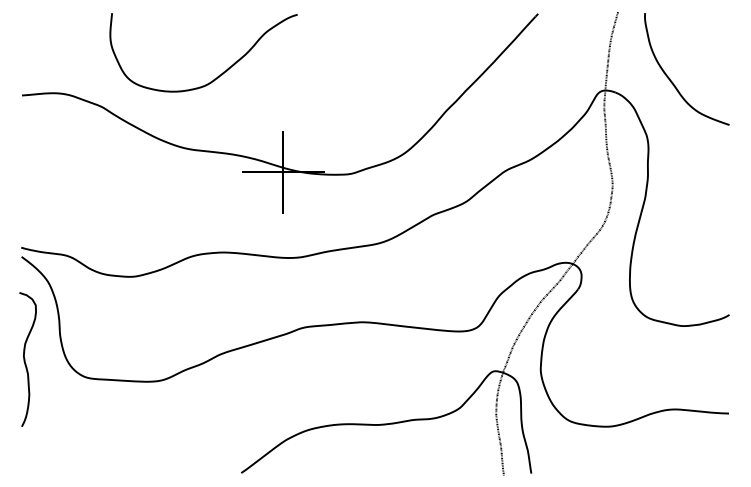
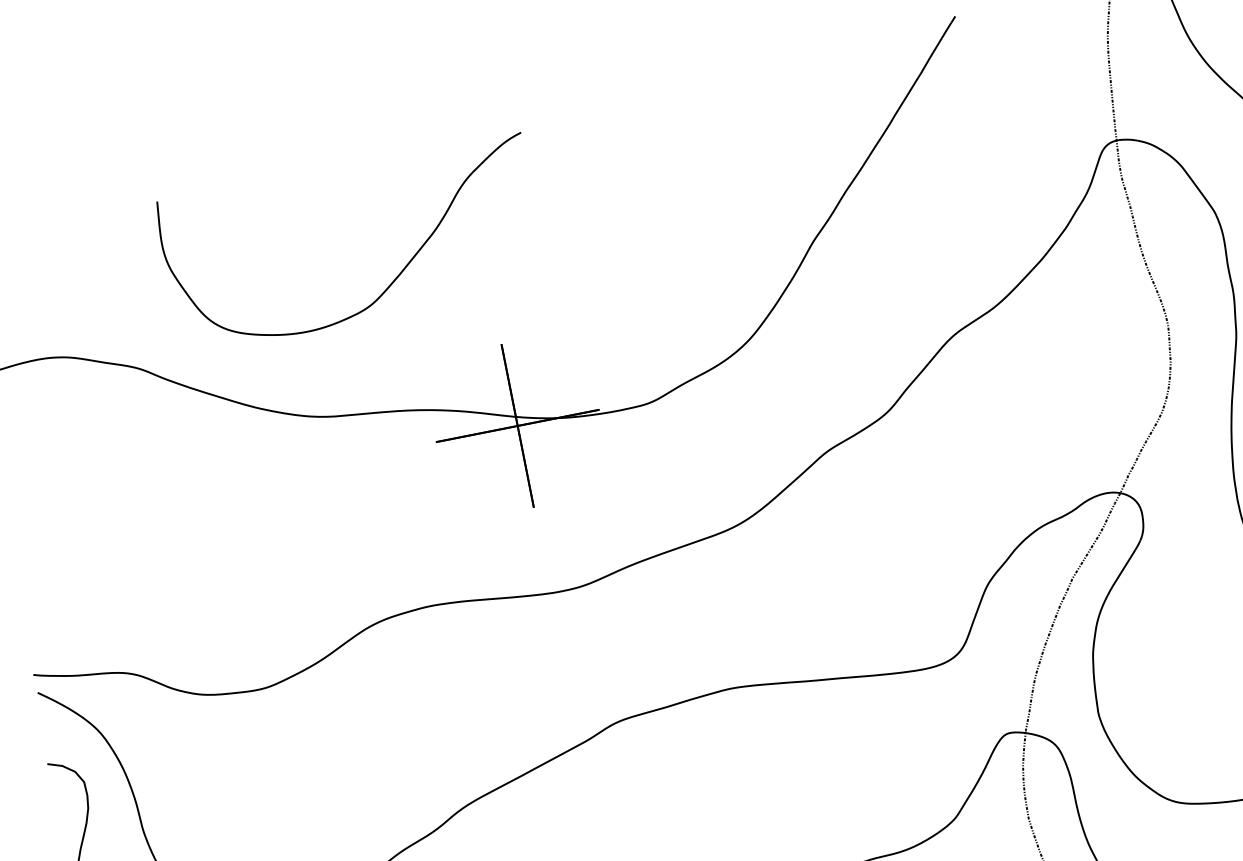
curve: (218, 75) -> (389, 282), moved

